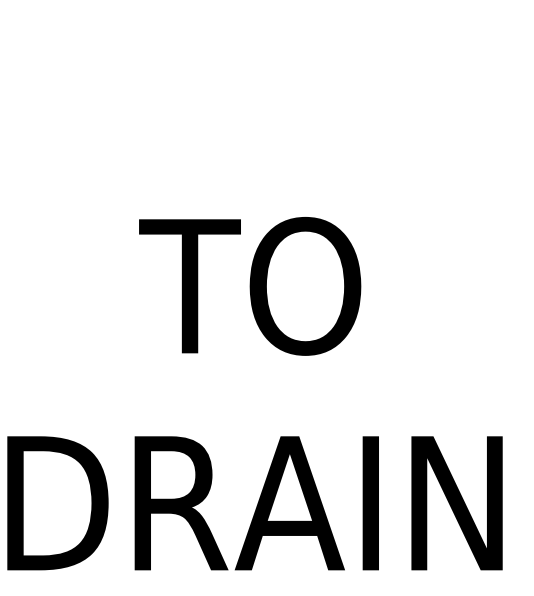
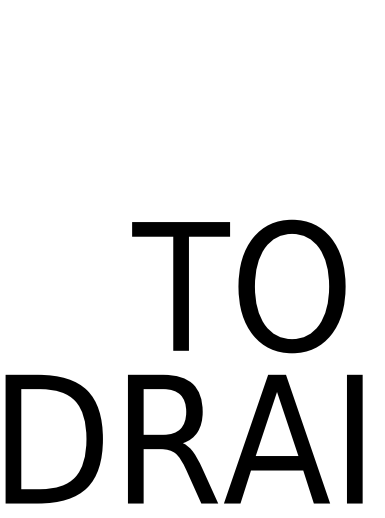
text: (250, 286) -> (239, 286), moved

